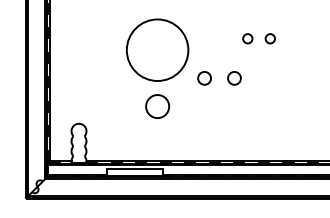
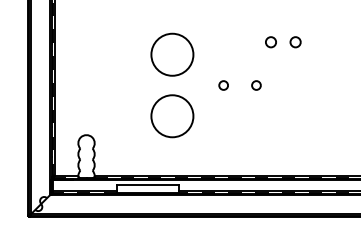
circle: (157, 49) -> (172, 54), size x0.62
circle: (204, 78) -> (223, 85), size x0.62
circle: (234, 78) -> (256, 85), size x0.62
circle: (157, 106) -> (172, 116), size x1.67

